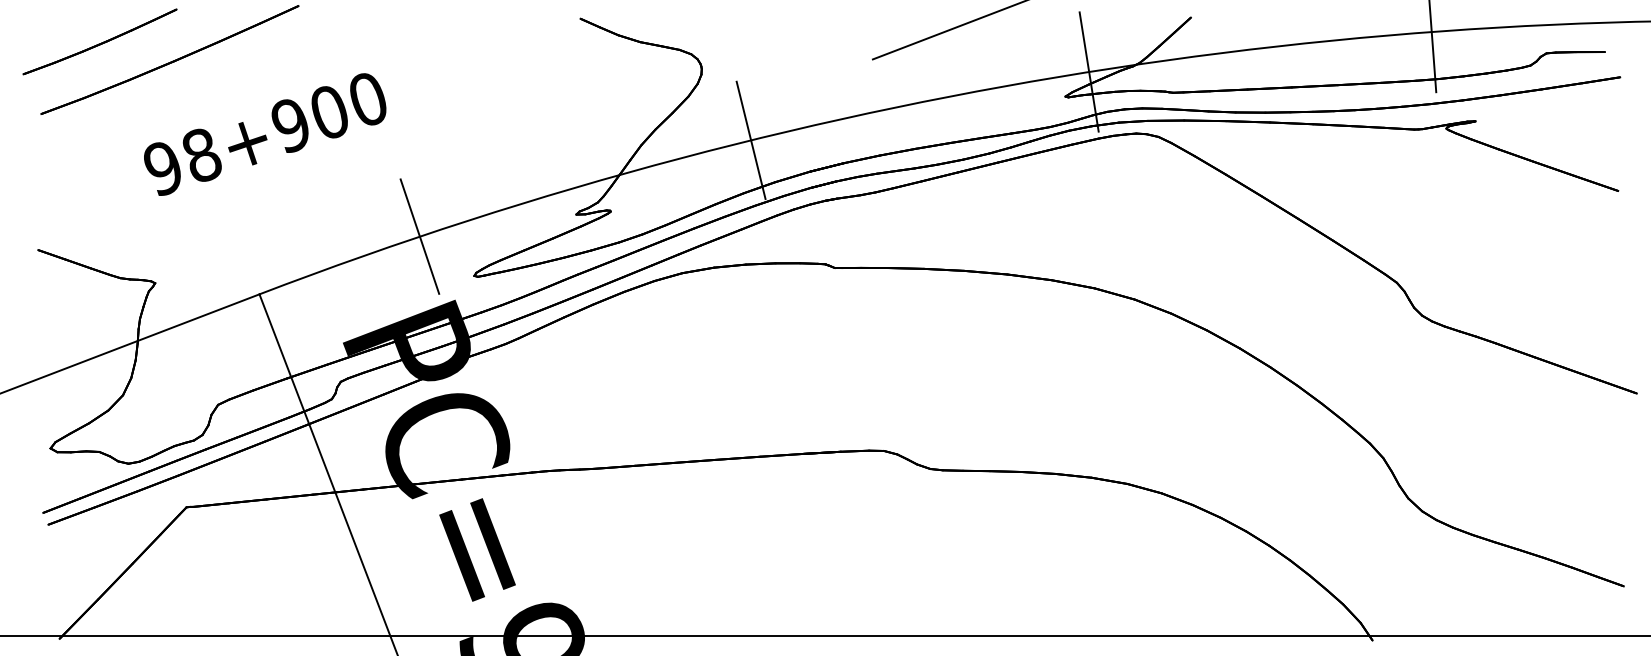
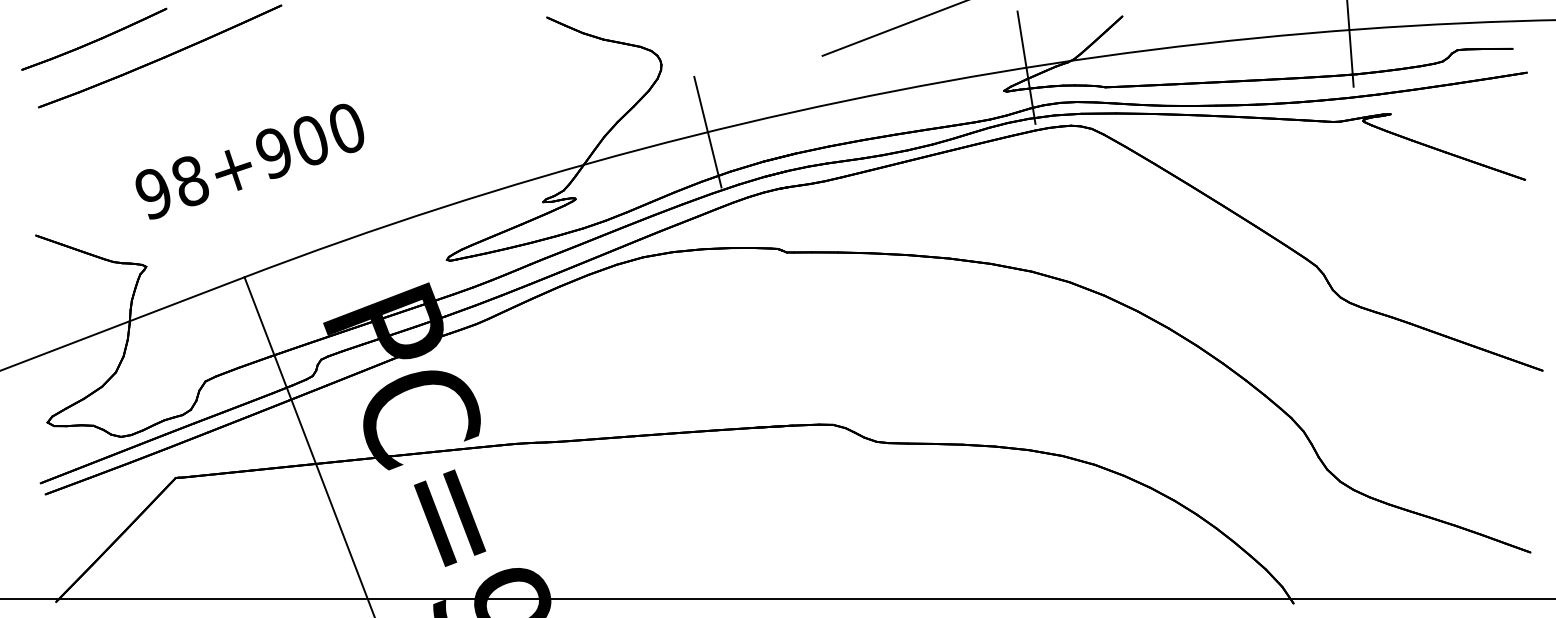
text: (264, 134) -> (249, 161), moved
line: (419, 236) -> (395, 222), removed

